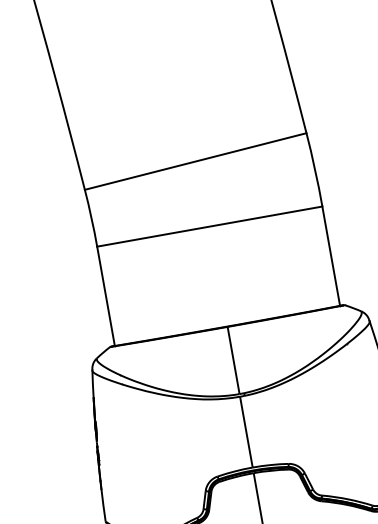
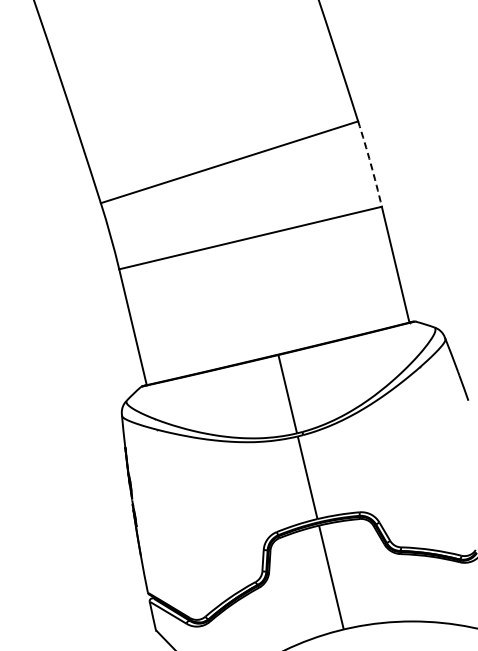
arc: (314, 169) -> (370, 163), solid -> dashed

